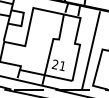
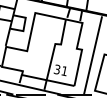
text: (54, 64) -> (56, 69), 21 -> 31

